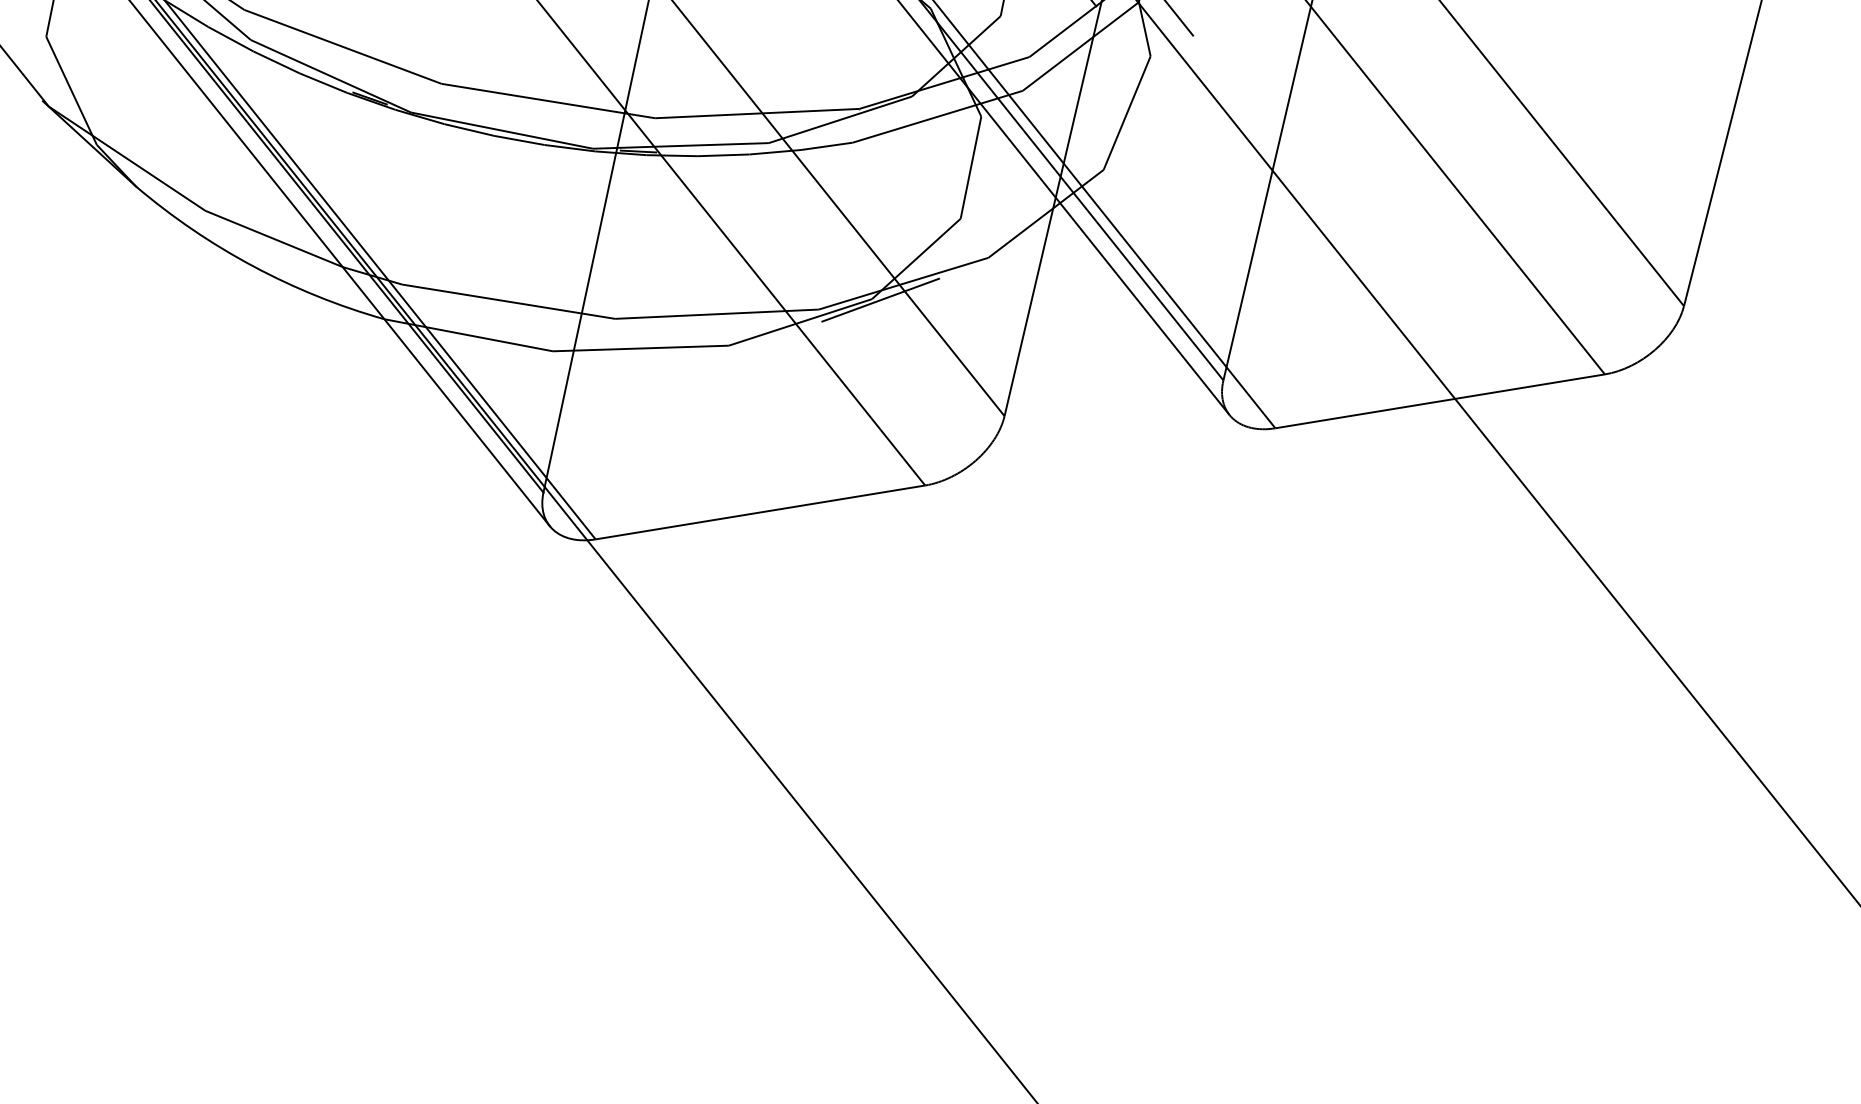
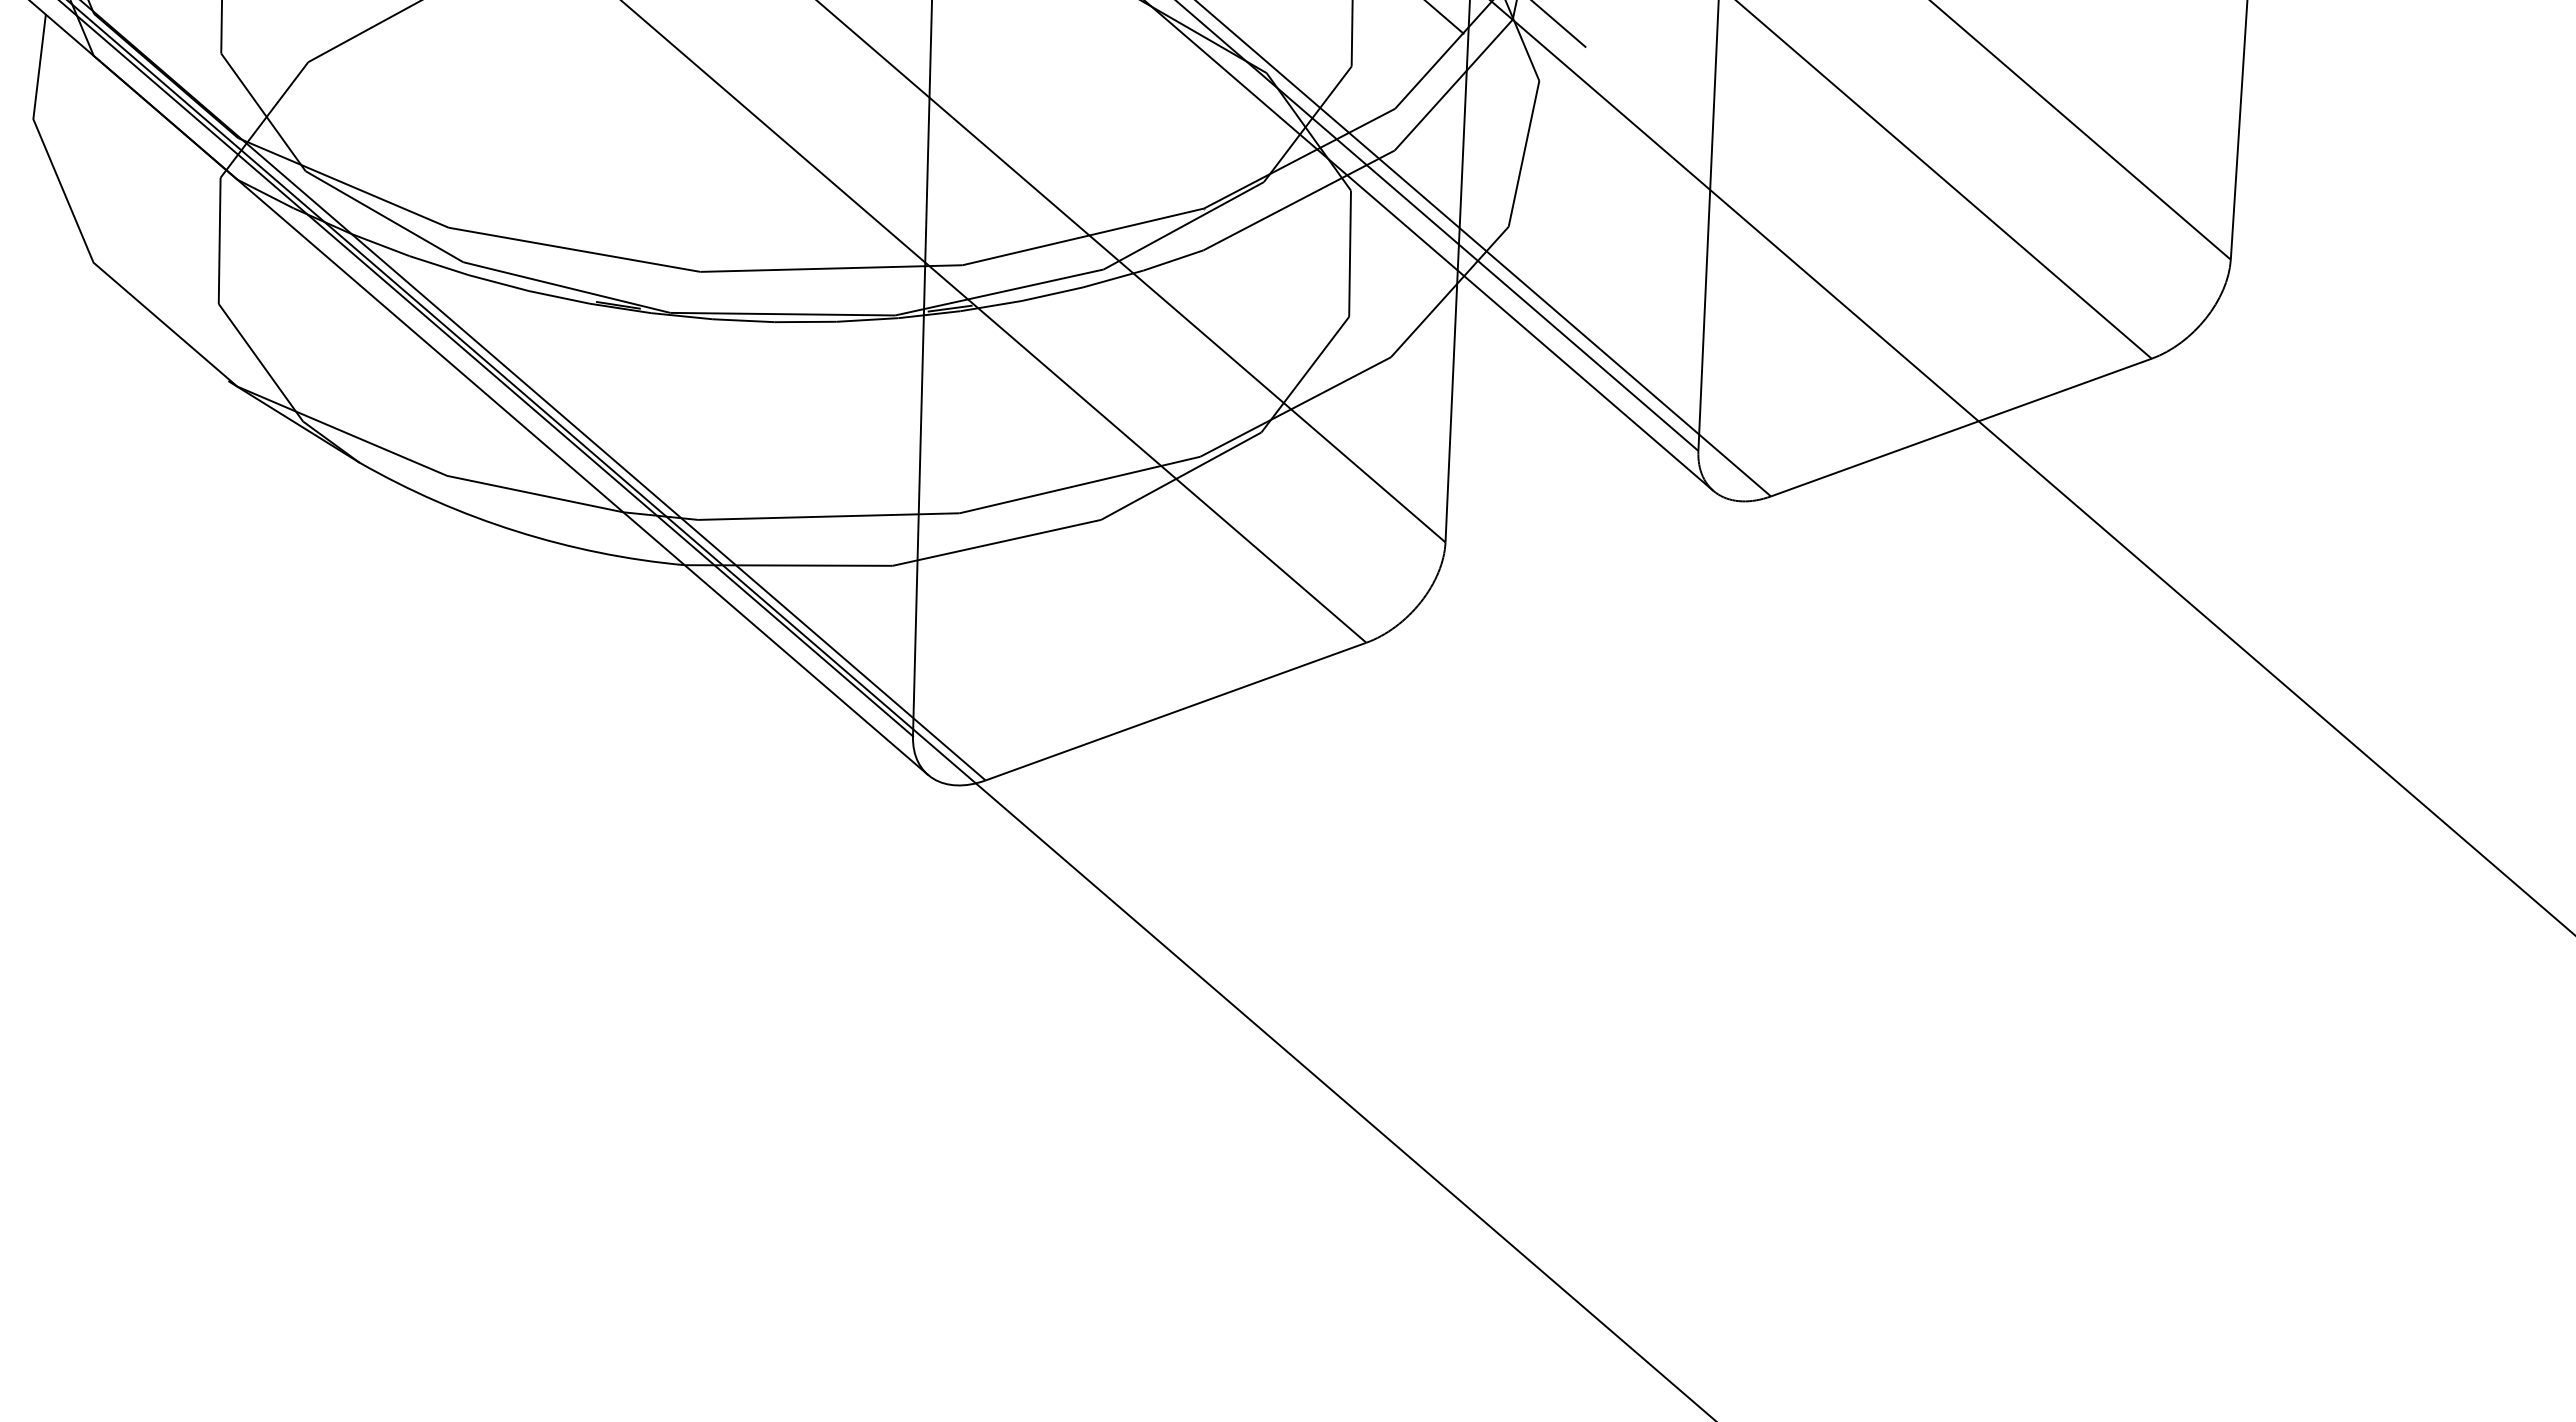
line: (880, 299) -> (1271, 431), removed

